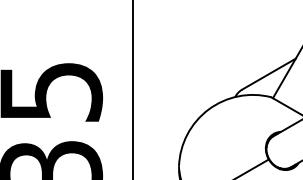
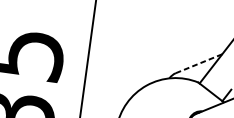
line: (269, 74) -> (199, 64), solid -> dashed

